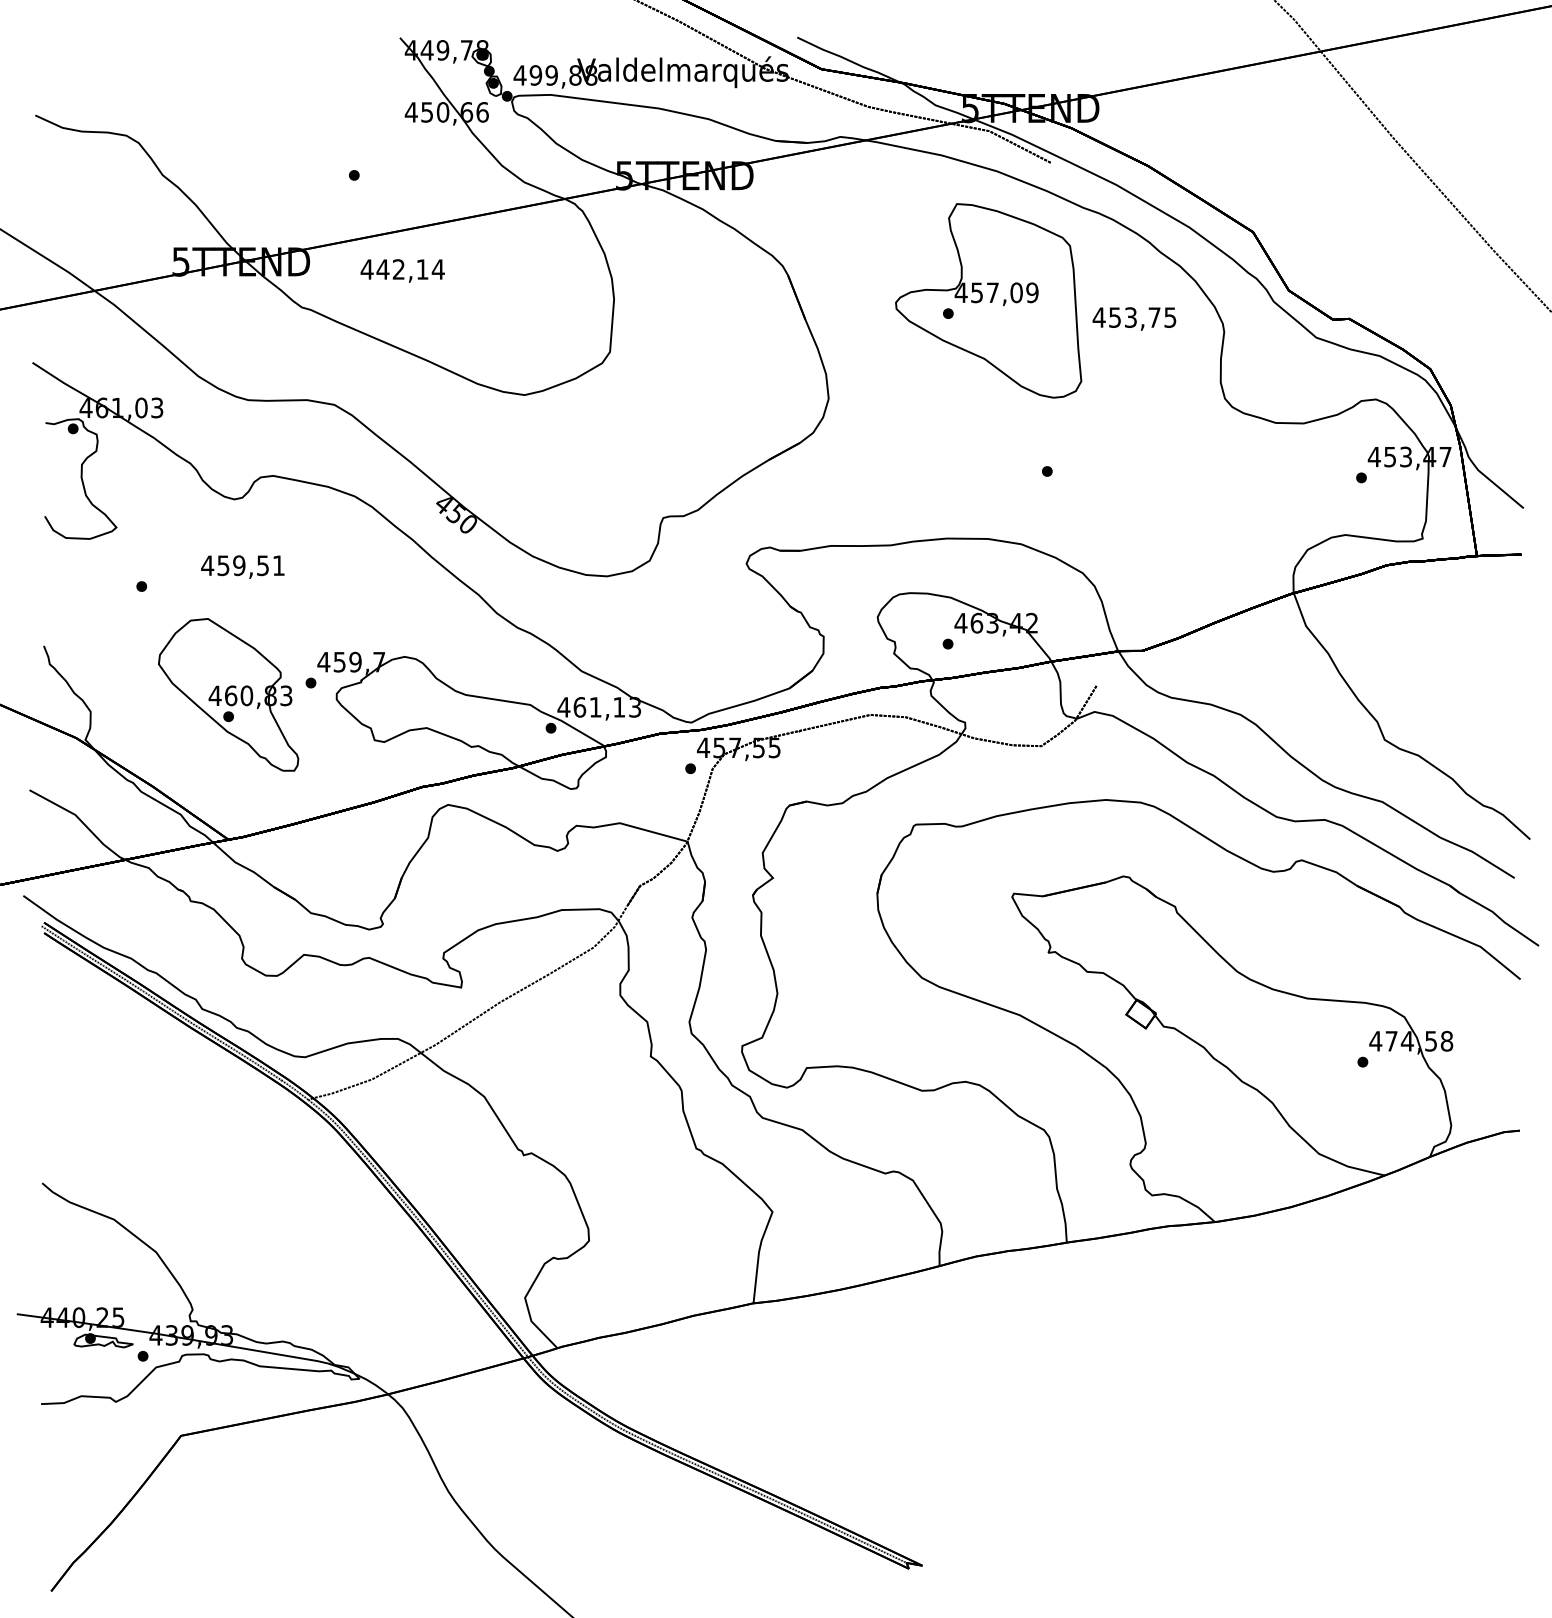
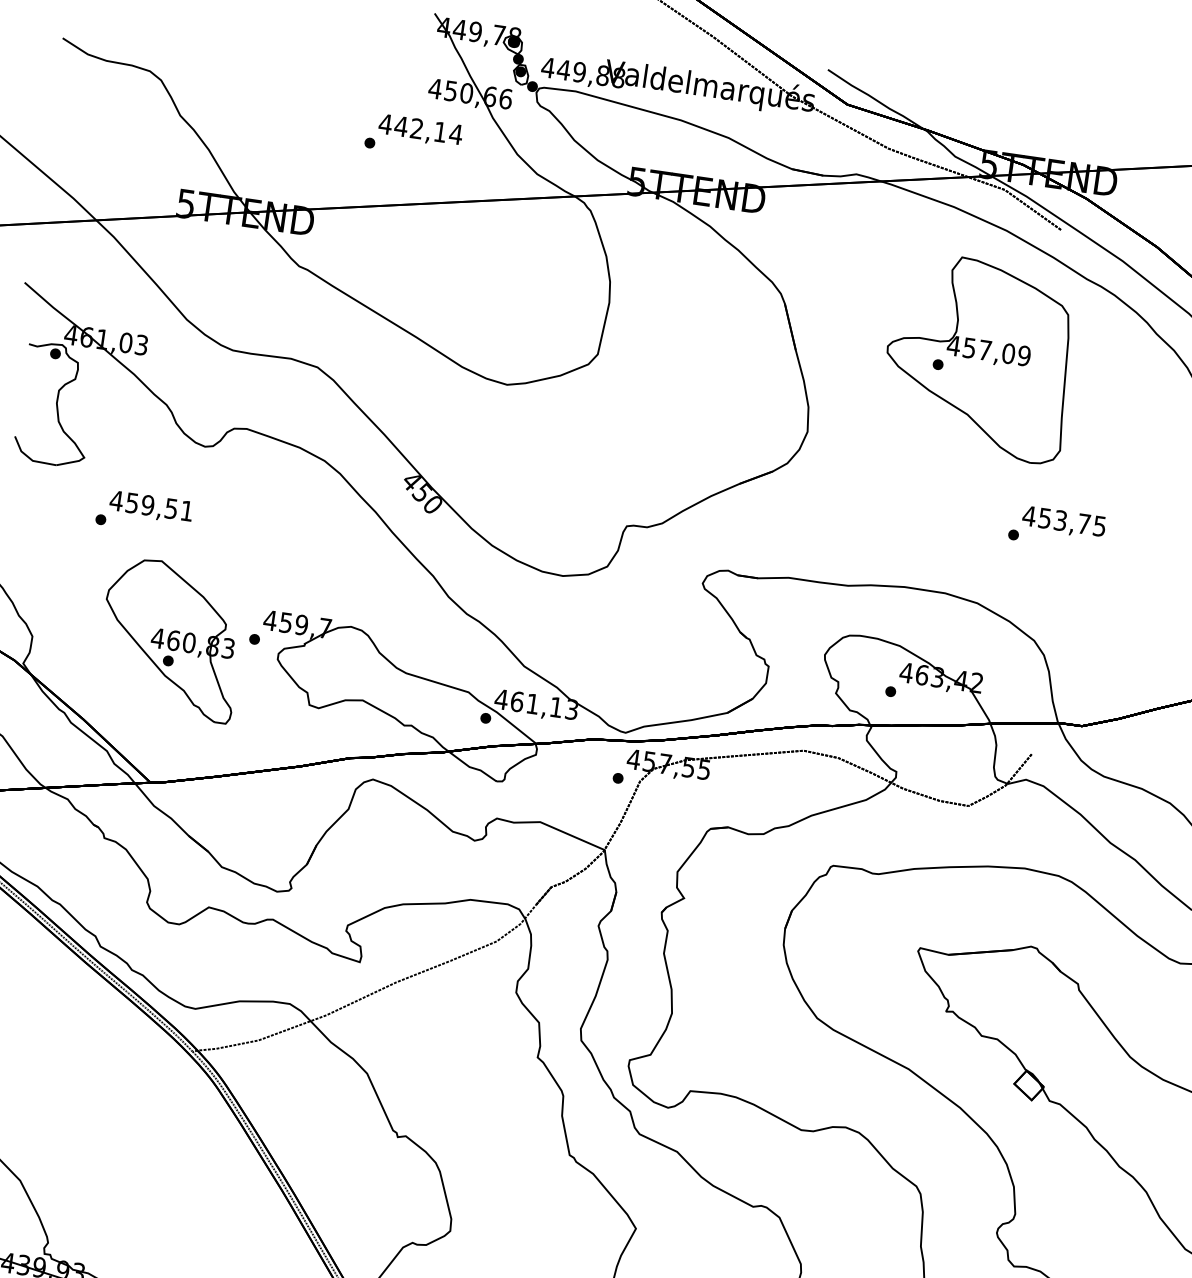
text: (535, 75) -> (563, 70), 499,88 -> 449,88
text: (402, 270) -> (420, 130), moved
text: (1134, 318) -> (1064, 522), moved
text: (242, 566) -> (150, 506), moved

